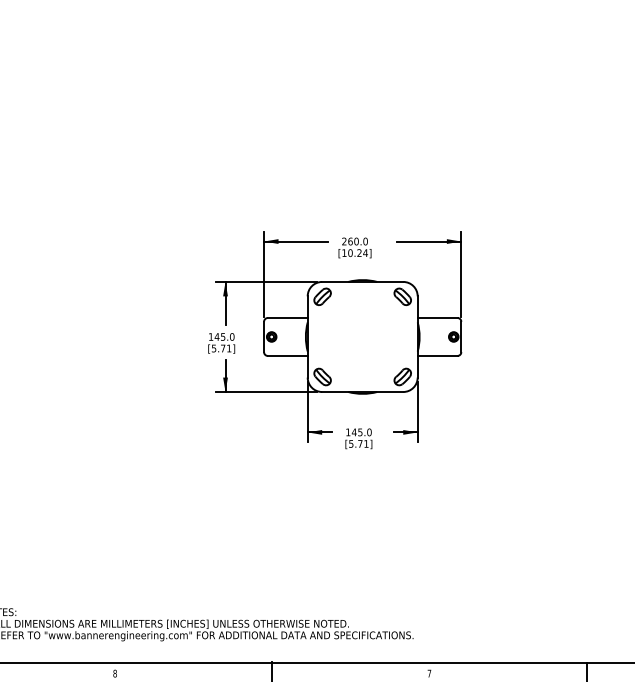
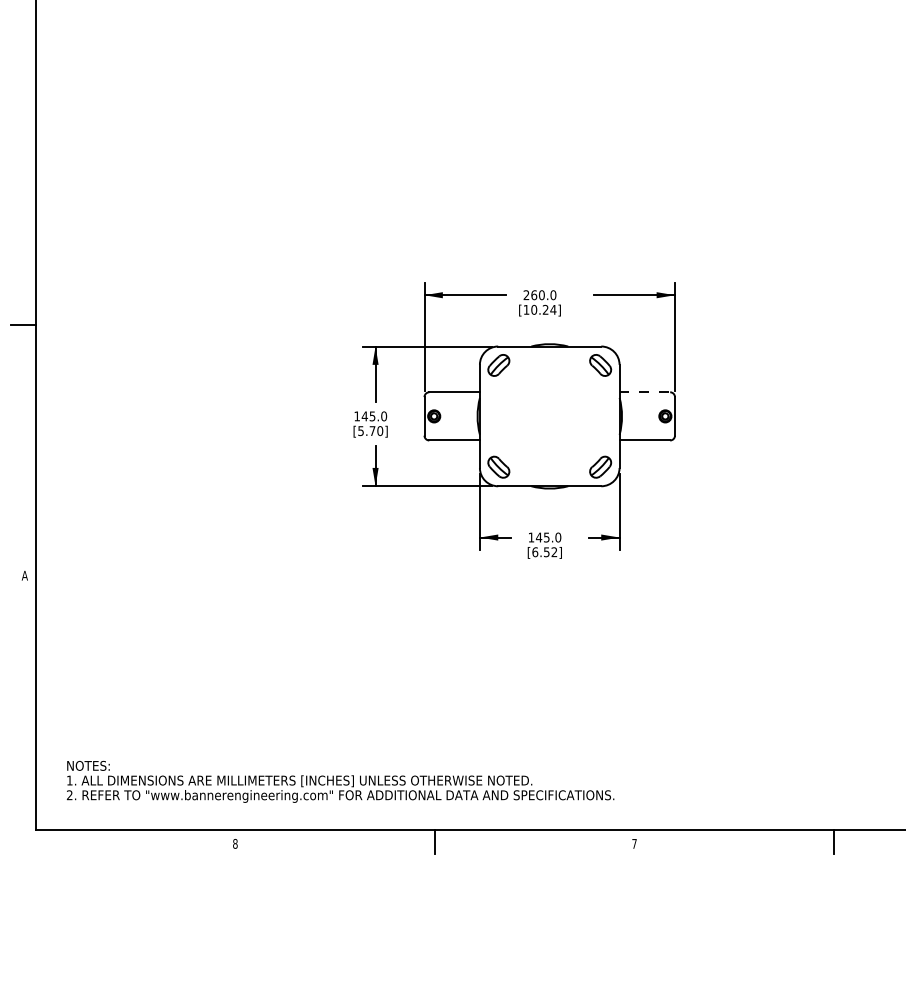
line: (438, 318) -> (645, 392), solid -> dashed
text: (229, 348) -> (380, 431), [5.71] -> [5.70]
text: (358, 444) -> (544, 552), [5.71] -> [6.52]

